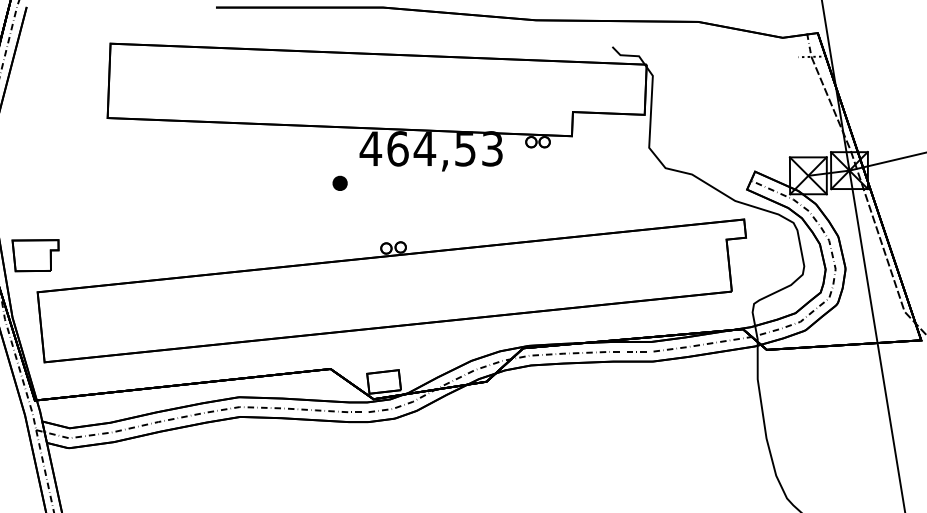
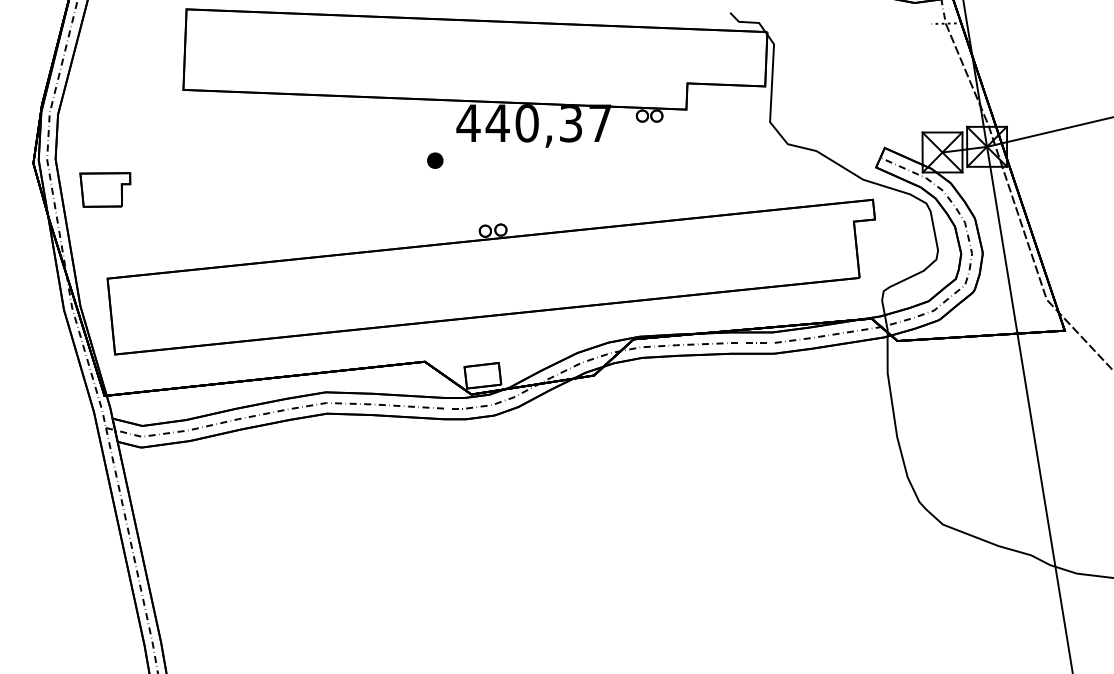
text: (444, 149) -> (548, 123), 464,53 -> 440,37
part: (35, 255) -> (105, 189), moved

